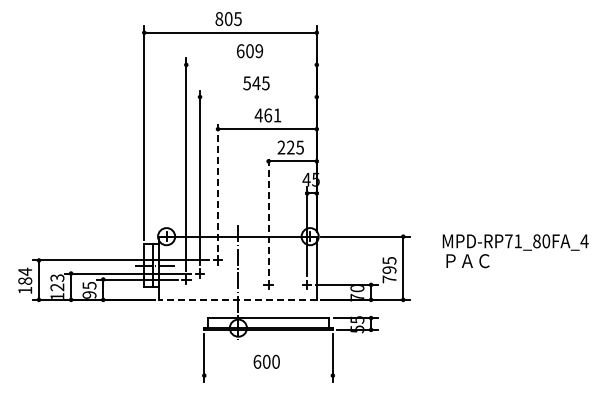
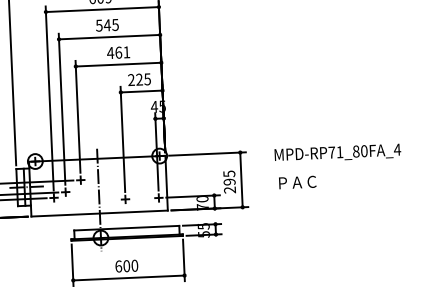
line: (251, 64) -> (102, 9), added
line: (258, 97) -> (109, 37), added
line: (218, 187) -> (78, 116), dashed -> solid
line: (268, 215) -> (122, 139), dashed -> solid
text: (467, 261) -> (297, 182), moved
text: (389, 279) -> (229, 190), 795 -> 295
line: (238, 299) -> (99, 213), dashed -> solid
line: (268, 375) -> (128, 277), added

